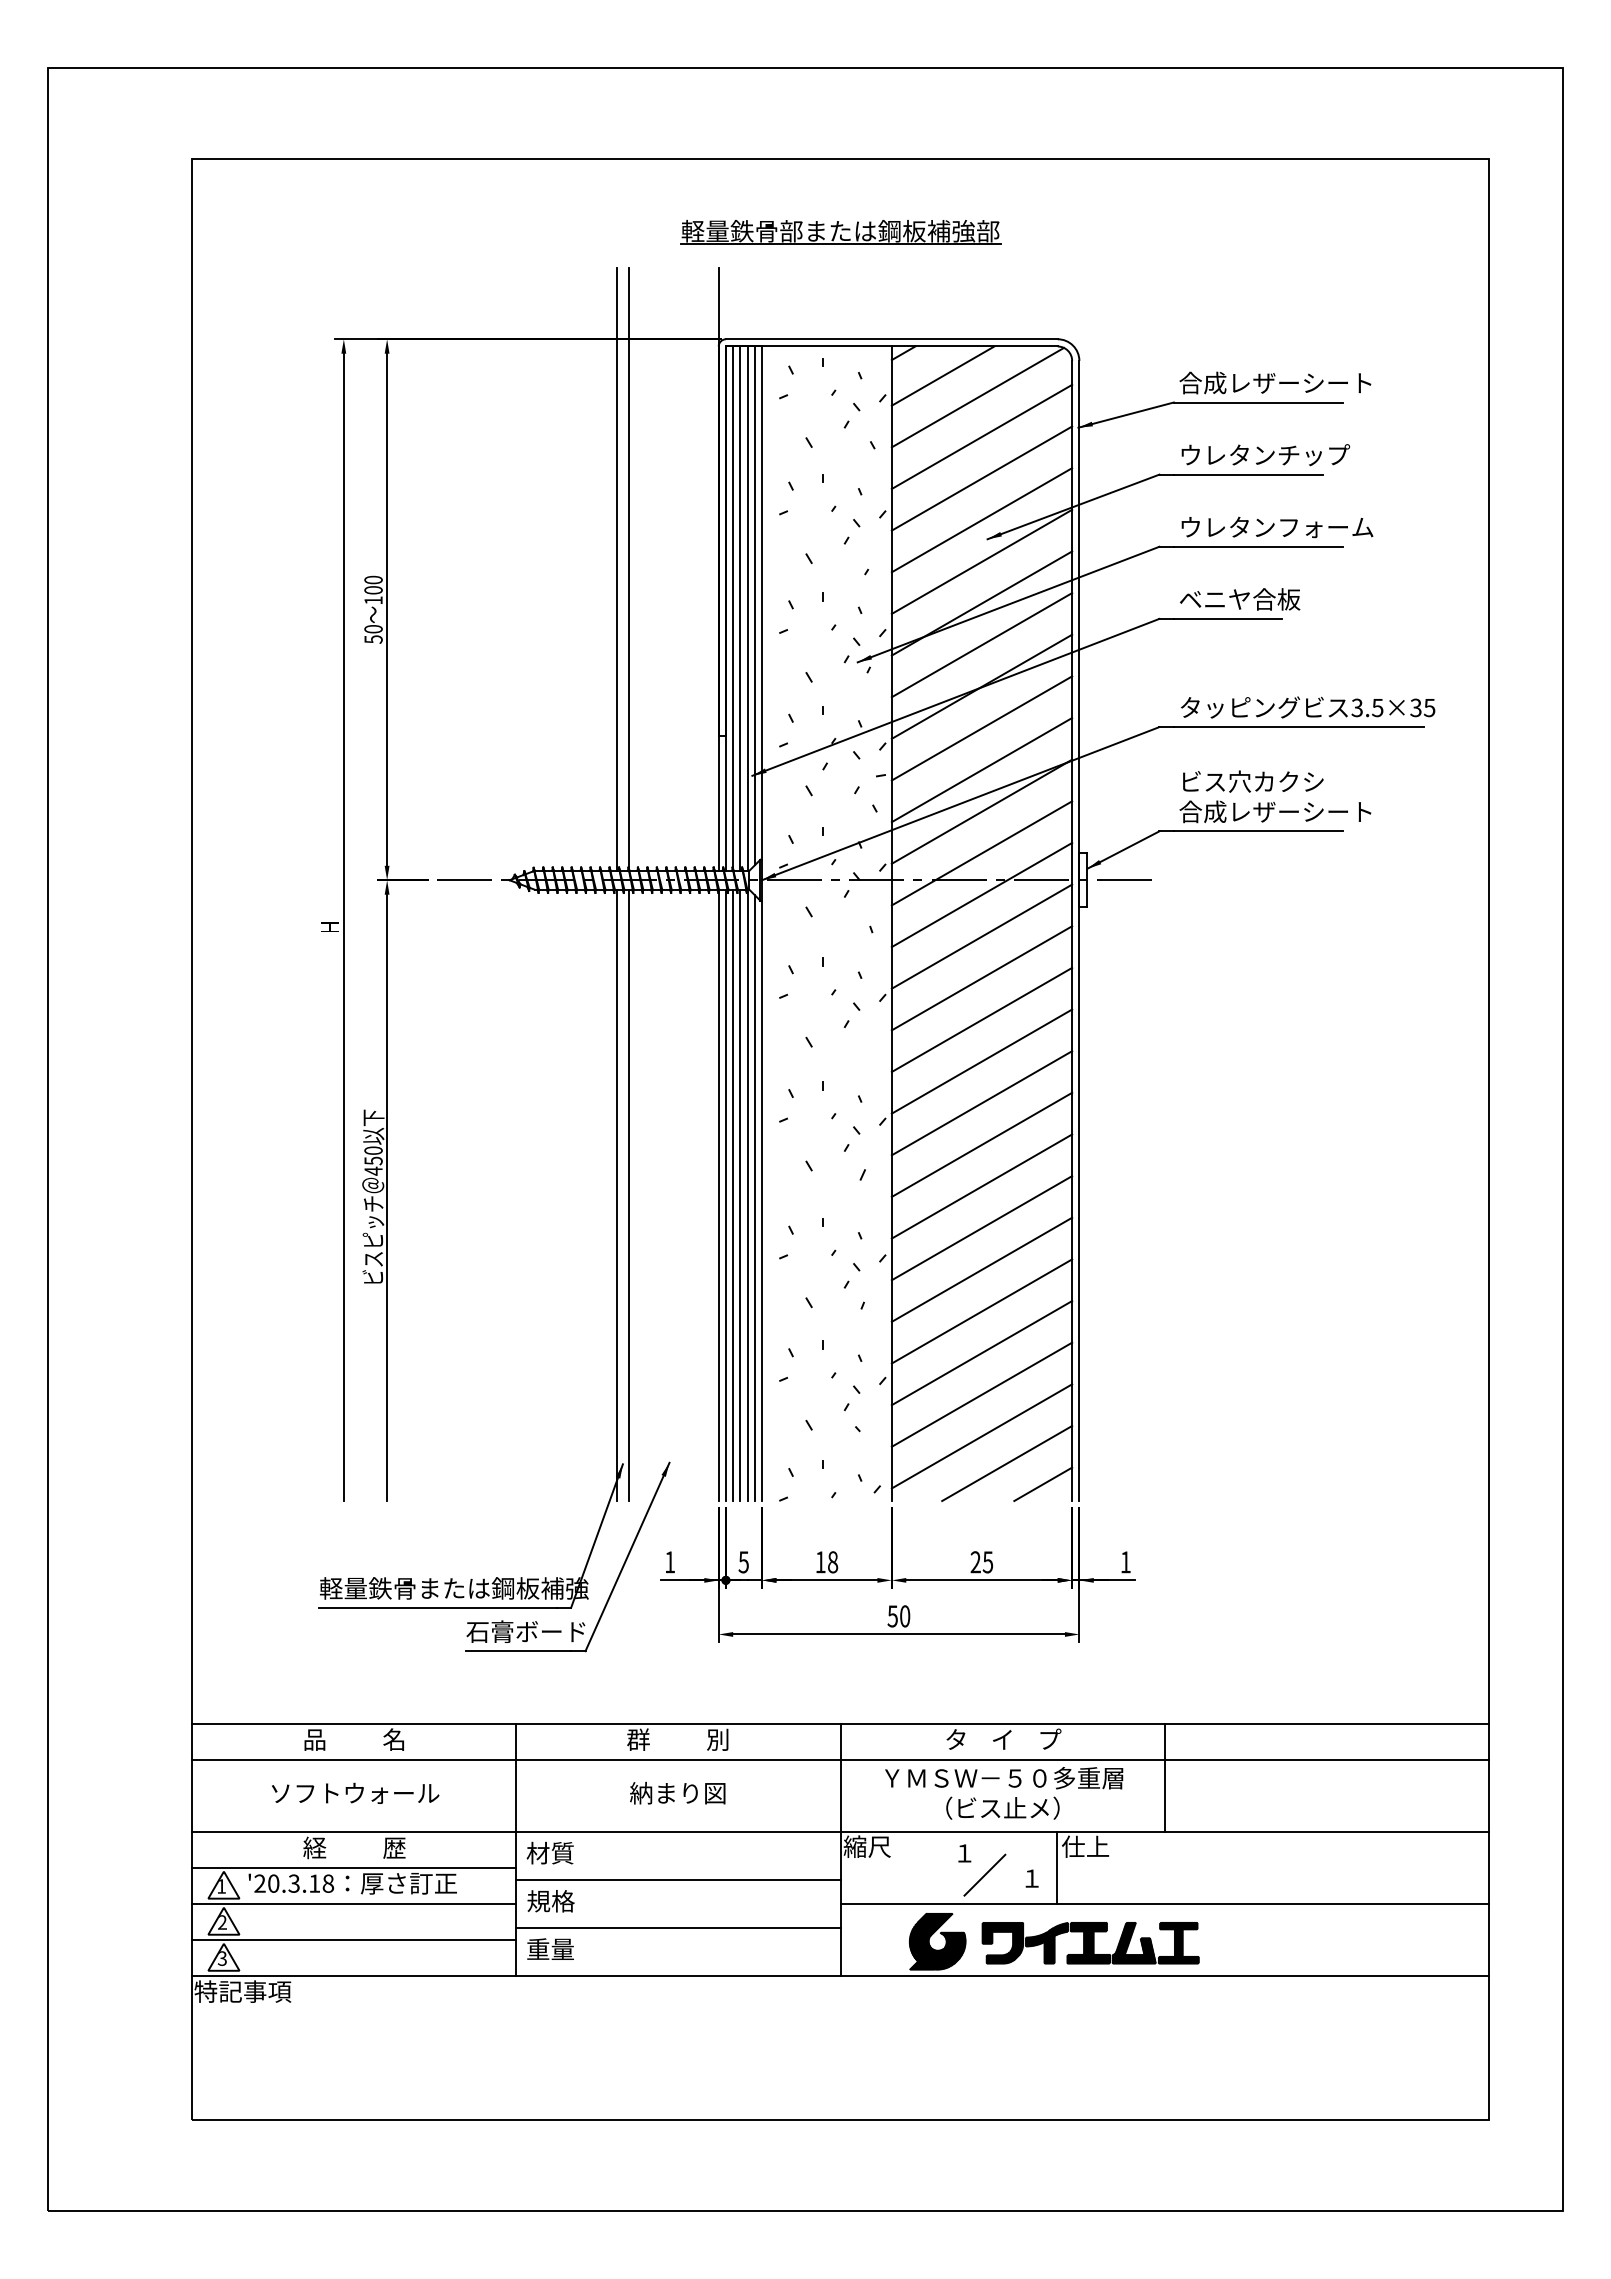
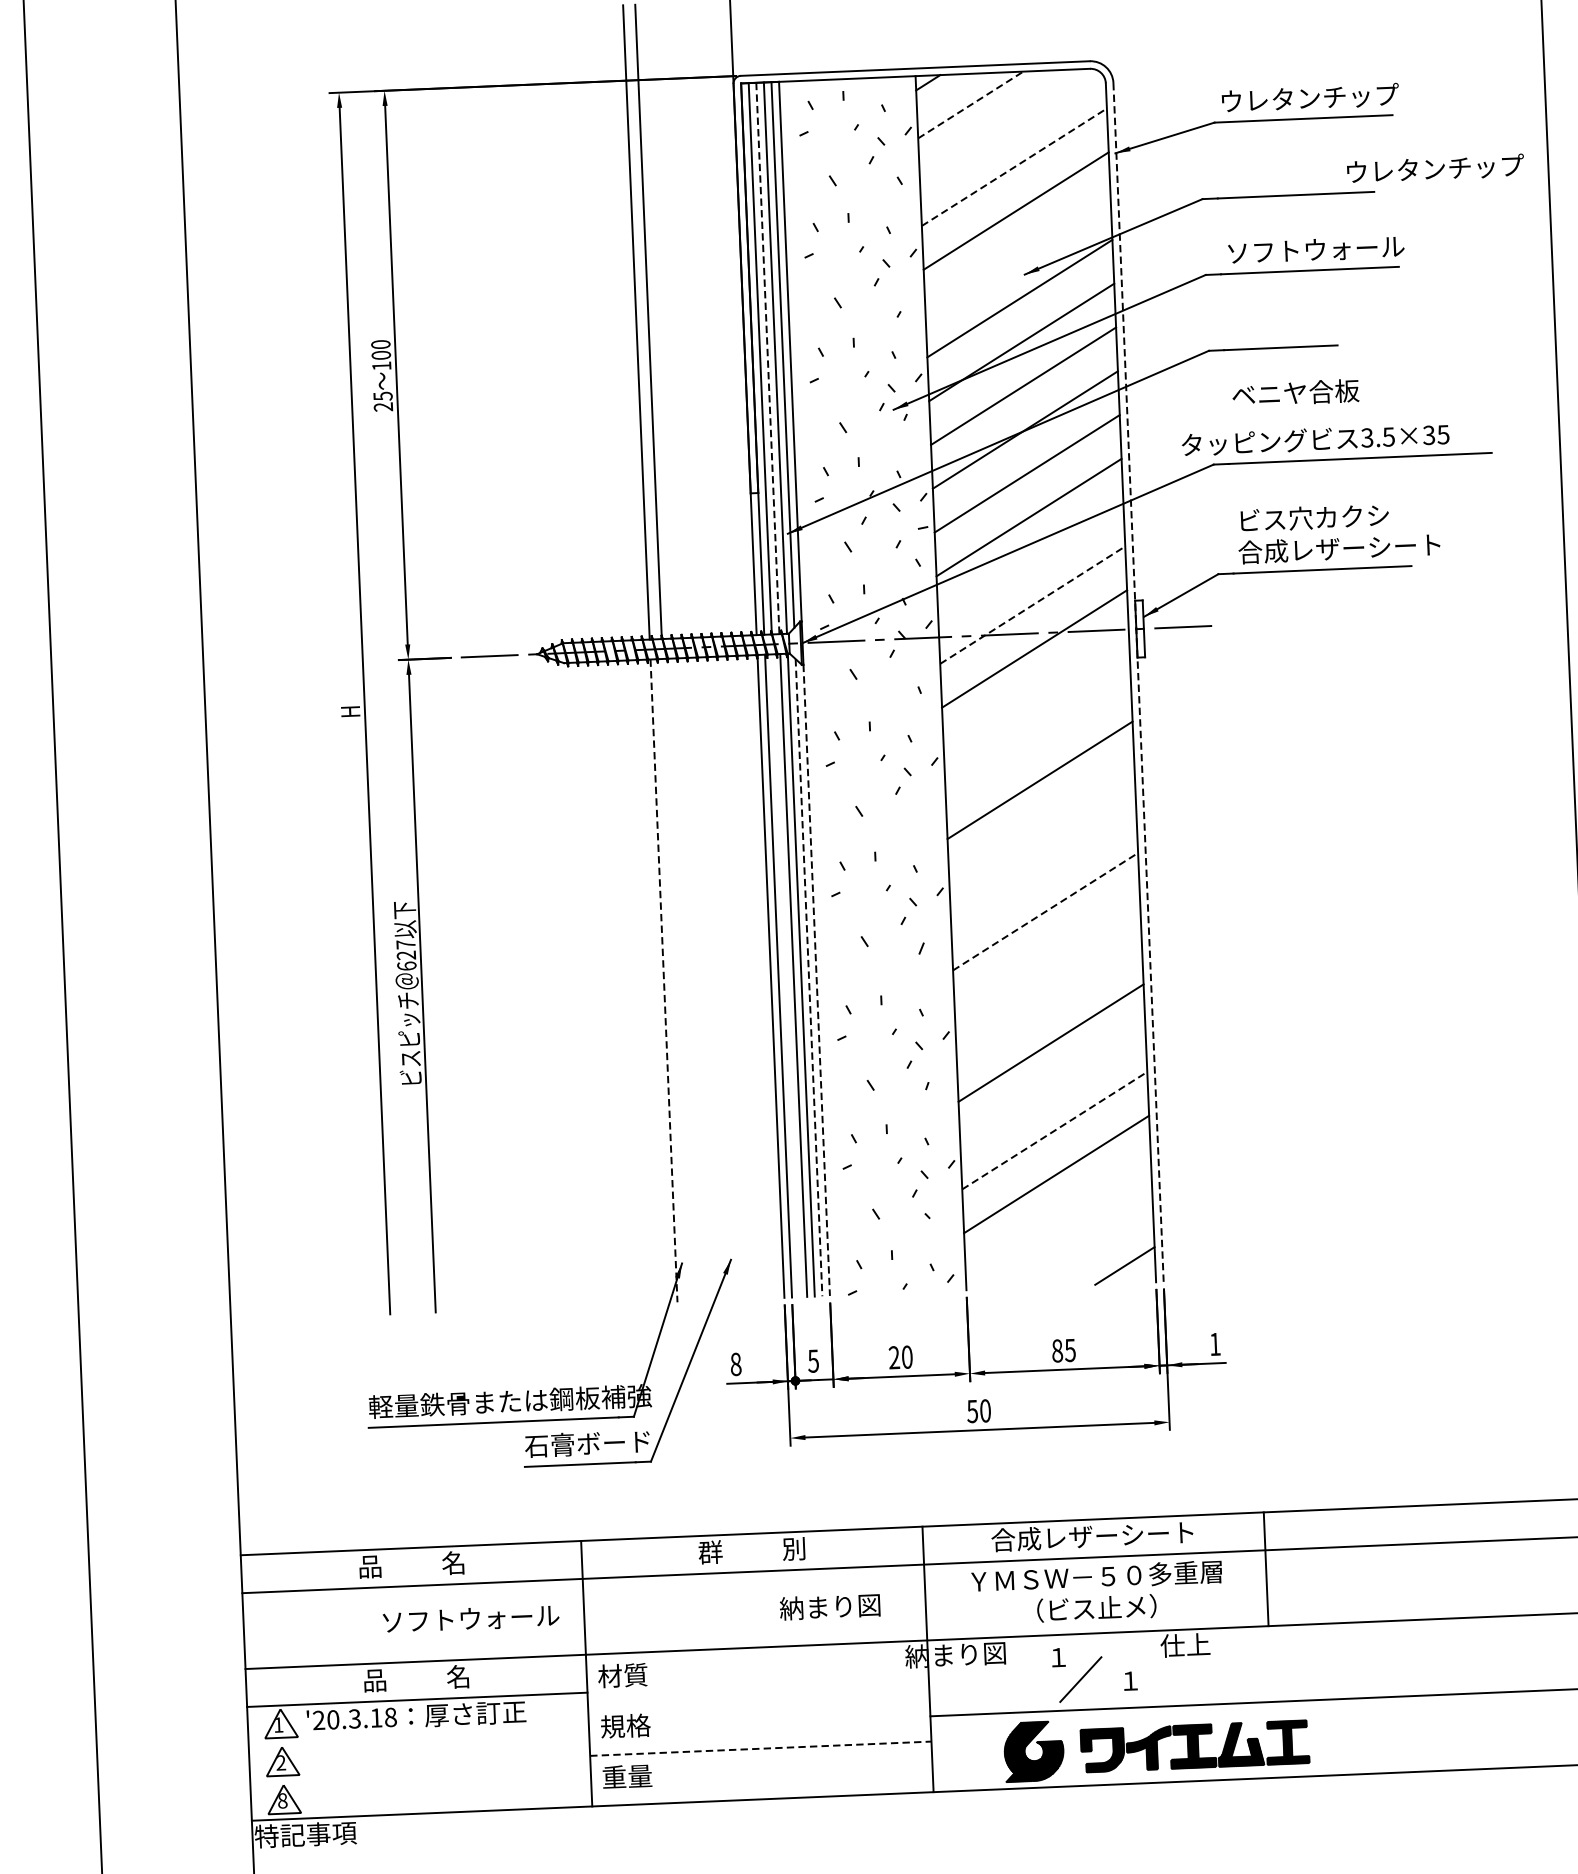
line: (943, 375) -> (971, 104), solid -> dashed
text: (1275, 382) -> (1320, 97), 合成レザーシート -> ウレタンチップ
line: (977, 397) -> (1007, 126), removed
line: (982, 436) -> (1014, 166), solid -> dashed
text: (1265, 455) -> (1435, 169), moved
line: (981, 520) -> (1017, 255), removed
text: (1277, 527) -> (1329, 249), ウレタンフォーム -> ソフトウォール
text: (1240, 599) -> (1296, 393), moved
line: (740, 609) -> (768, 359), solid -> dashed
text: (373, 634) -> (383, 401), 50 -> 25
text: (1308, 707) -> (1316, 439), moved
line: (981, 811) -> (1030, 561), removed
line: (982, 853) -> (1033, 605), solid -> dashed
line: (1079, 931) -> (1138, 683), solid -> dashed
line: (981, 936) -> (1035, 692), removed
line: (981, 978) -> (1037, 736), removed
line: (981, 1061) -> (1041, 824), removed
line: (981, 1103) -> (1043, 868), removed
line: (982, 1144) -> (1046, 911), solid -> dashed
text: (373, 1160) -> (406, 954), 450 -> 627
line: (981, 1186) -> (1046, 955), removed
line: (617, 1195) -> (664, 981), solid -> dashed
line: (628, 1195) -> (676, 980), removed
line: (733, 1195) -> (786, 975), removed
line: (754, 1198) -> (808, 978), solid -> dashed
line: (762, 1201) -> (817, 980), solid -> dashed
line: (981, 1228) -> (1048, 999), removed
line: (981, 1311) -> (1052, 1086), removed
line: (982, 1352) -> (1055, 1130), solid -> dashed
line: (981, 1436) -> (1057, 1218), removed
line: (1007, 1463) -> (1086, 1245), removed
text: (670, 1562) -> (736, 1364), 1 -> 8
text: (826, 1562) -> (900, 1357), 18 -> 20
text: (975, 1562) -> (1057, 1351), 25 -> 85
text: (1001, 1739) -> (1092, 1536), タ    イ    プ -> 合成レザーシート
text: (355, 1792) -> (471, 1618), moved
text: (677, 1792) -> (829, 1606), moved
text: (866, 1846) -> (955, 1654), 縮尺 -> 納まり図
text: (354, 1847) -> (416, 1678), 経          歴 -> 品          名
line: (1057, 1867) -> (1156, 1668), removed
line: (678, 1880) -> (758, 1698), removed
line: (354, 1904) -> (419, 1738), removed
line: (678, 1928) -> (760, 1749), solid -> dashed
line: (354, 1940) -> (420, 1776), removed
text: (221, 1958) -> (281, 1800), 3 -> 8

